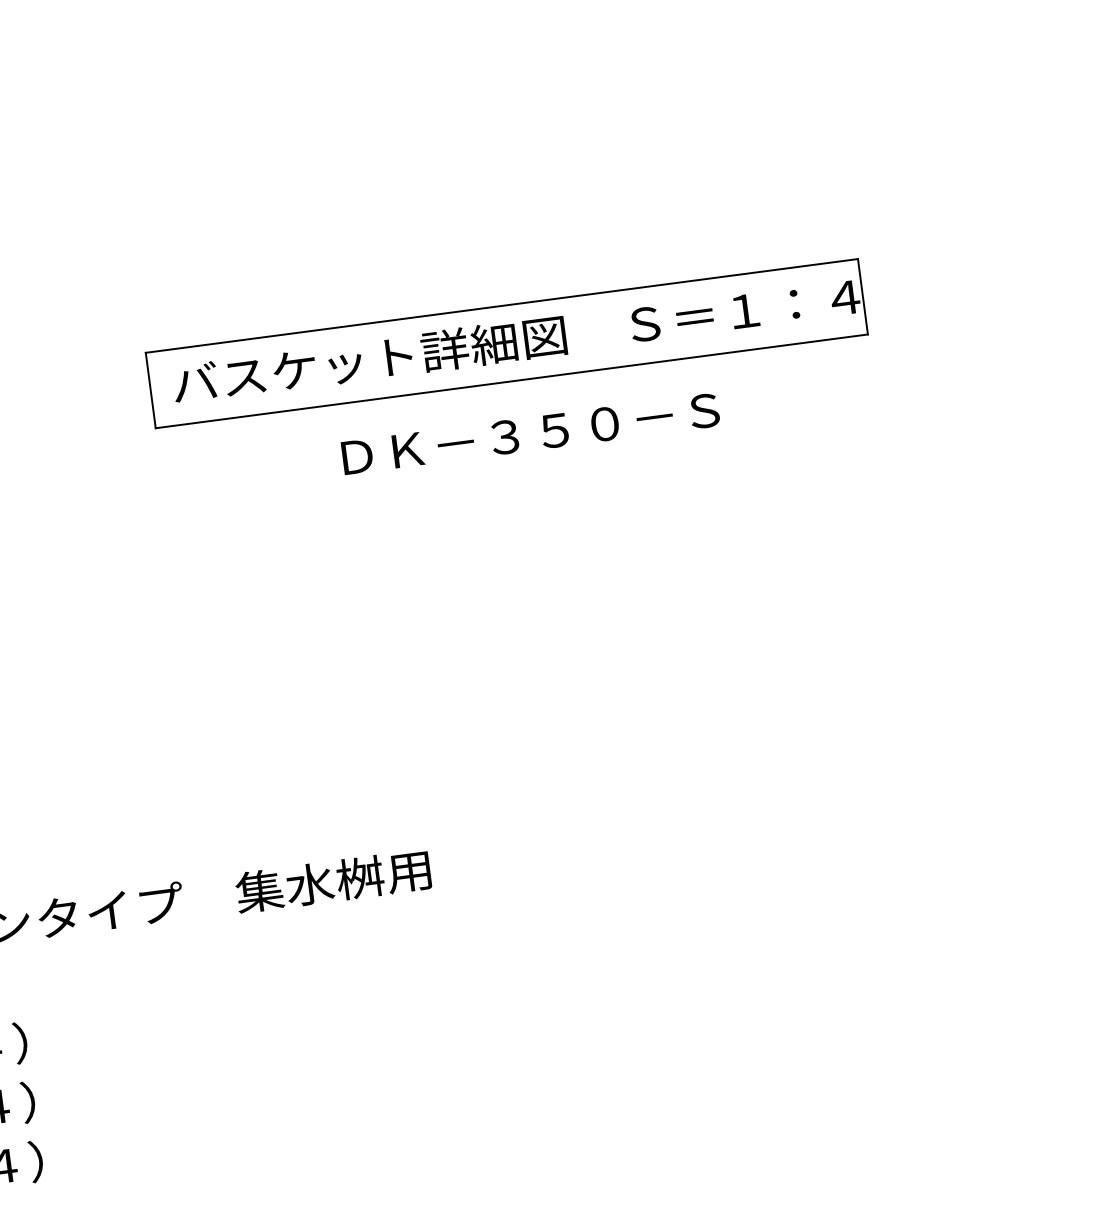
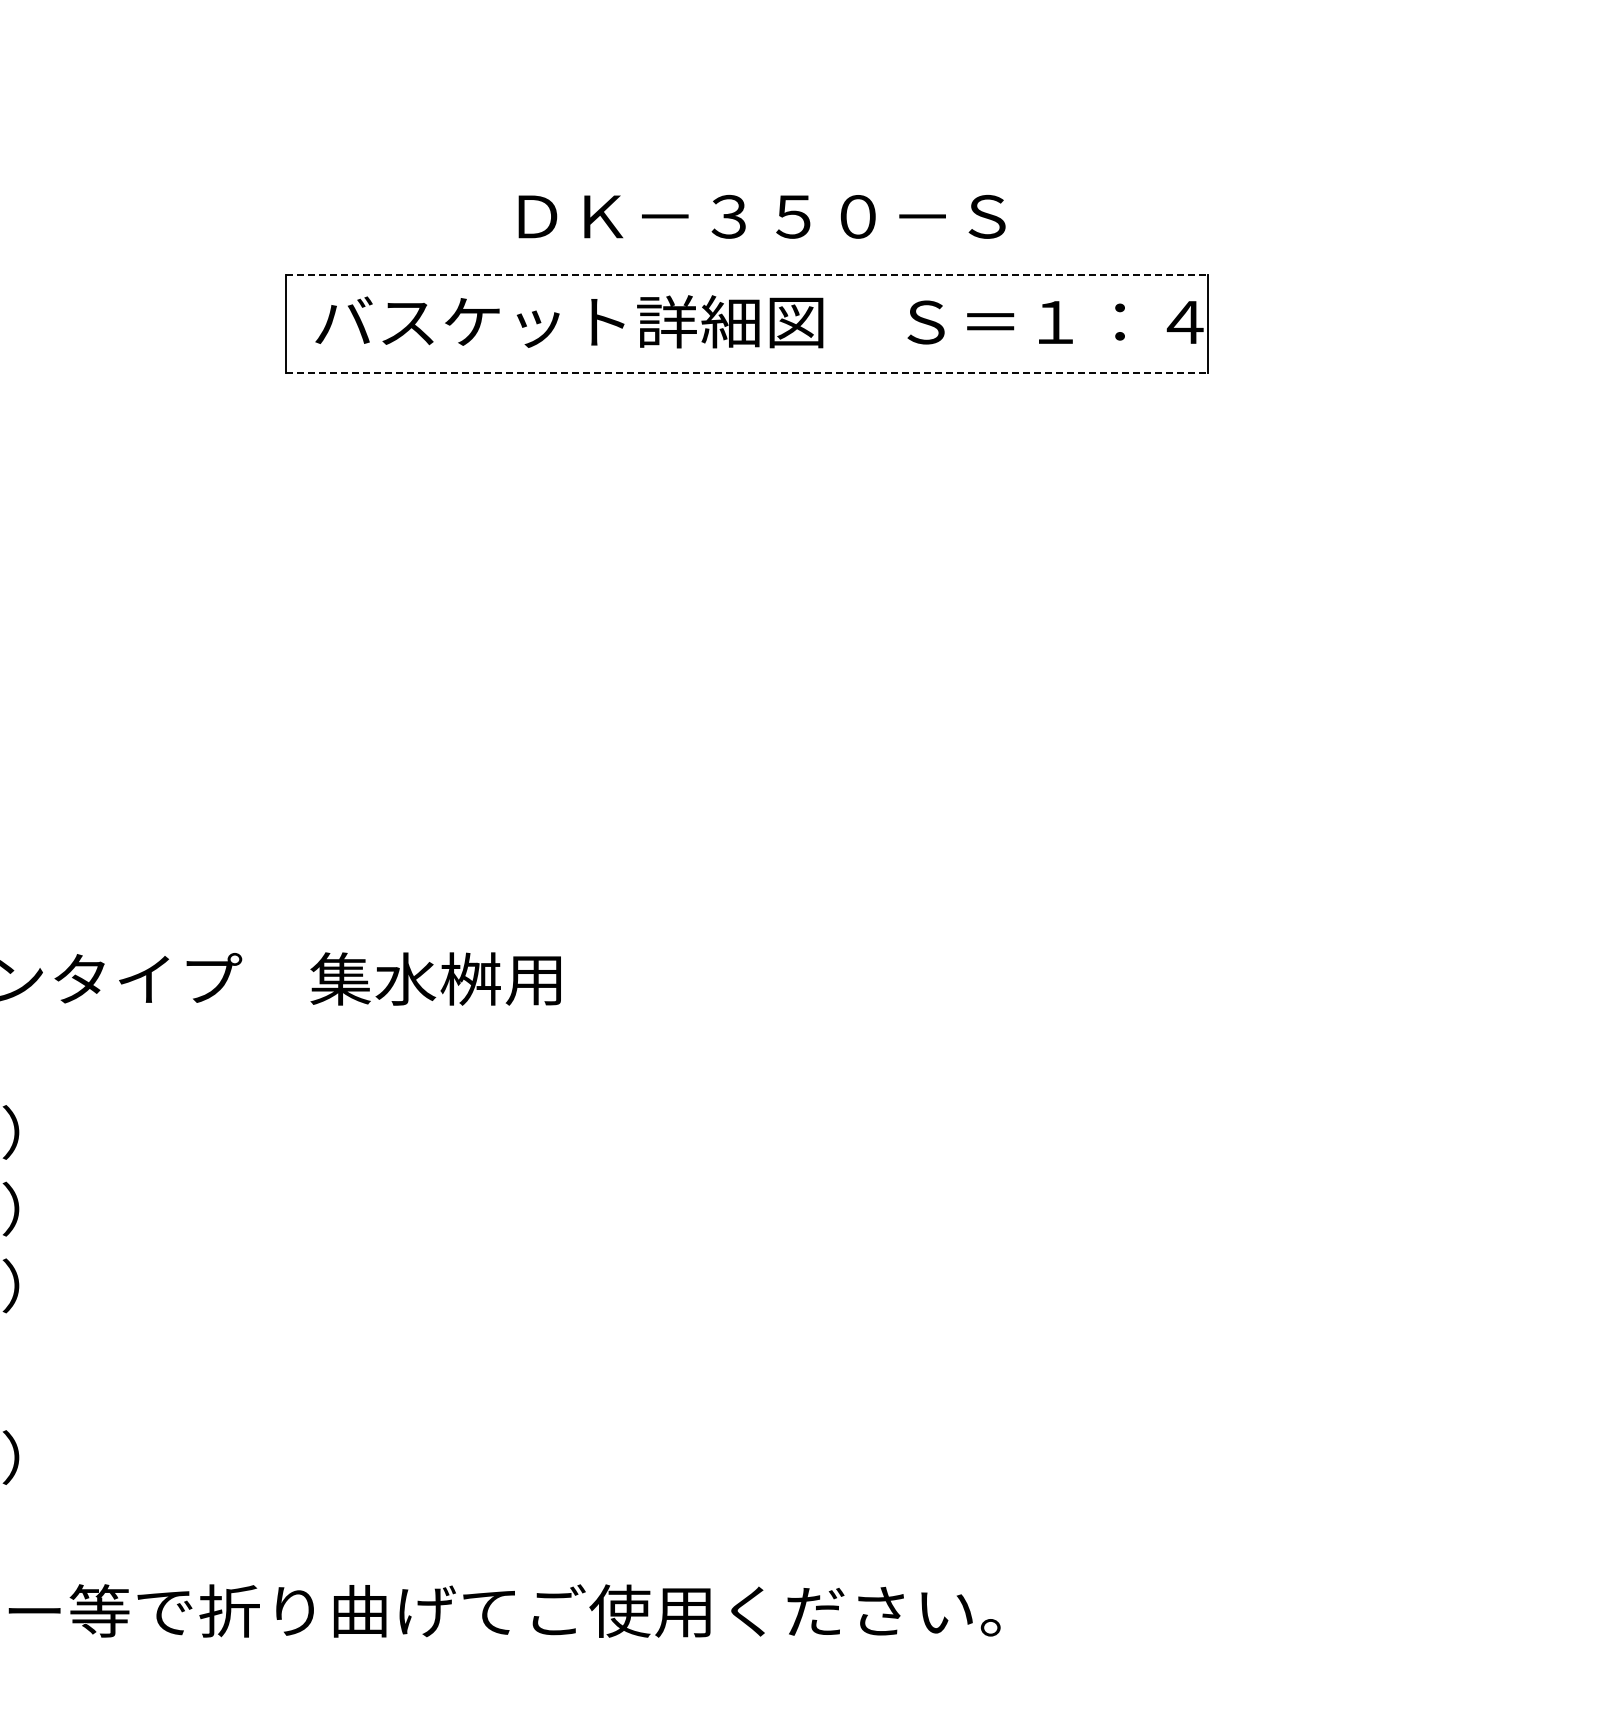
line: (501, 306) -> (746, 275), solid -> dashed
line: (511, 381) -> (746, 372), solid -> dashed
text: (530, 433) -> (761, 216), moved

